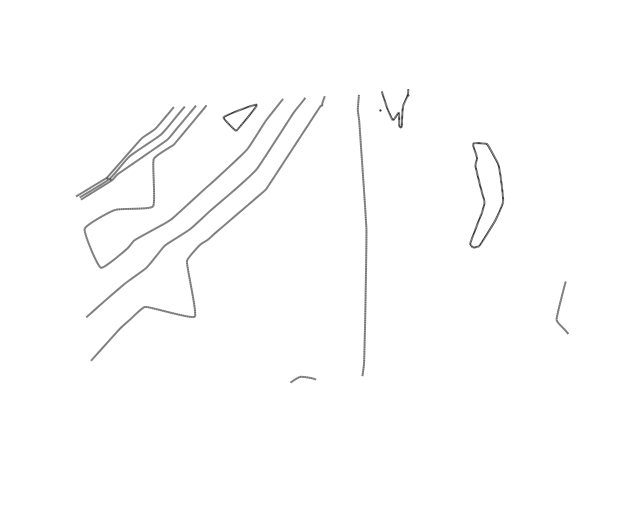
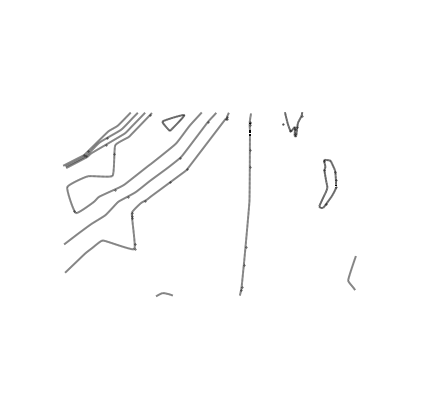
part: (394, 109) -> (292, 124), moved
part: (484, 193) -> (327, 183), size x0.71
curve: (560, 307) -> (351, 272), moved
curve: (301, 377) -> (163, 293), moved

